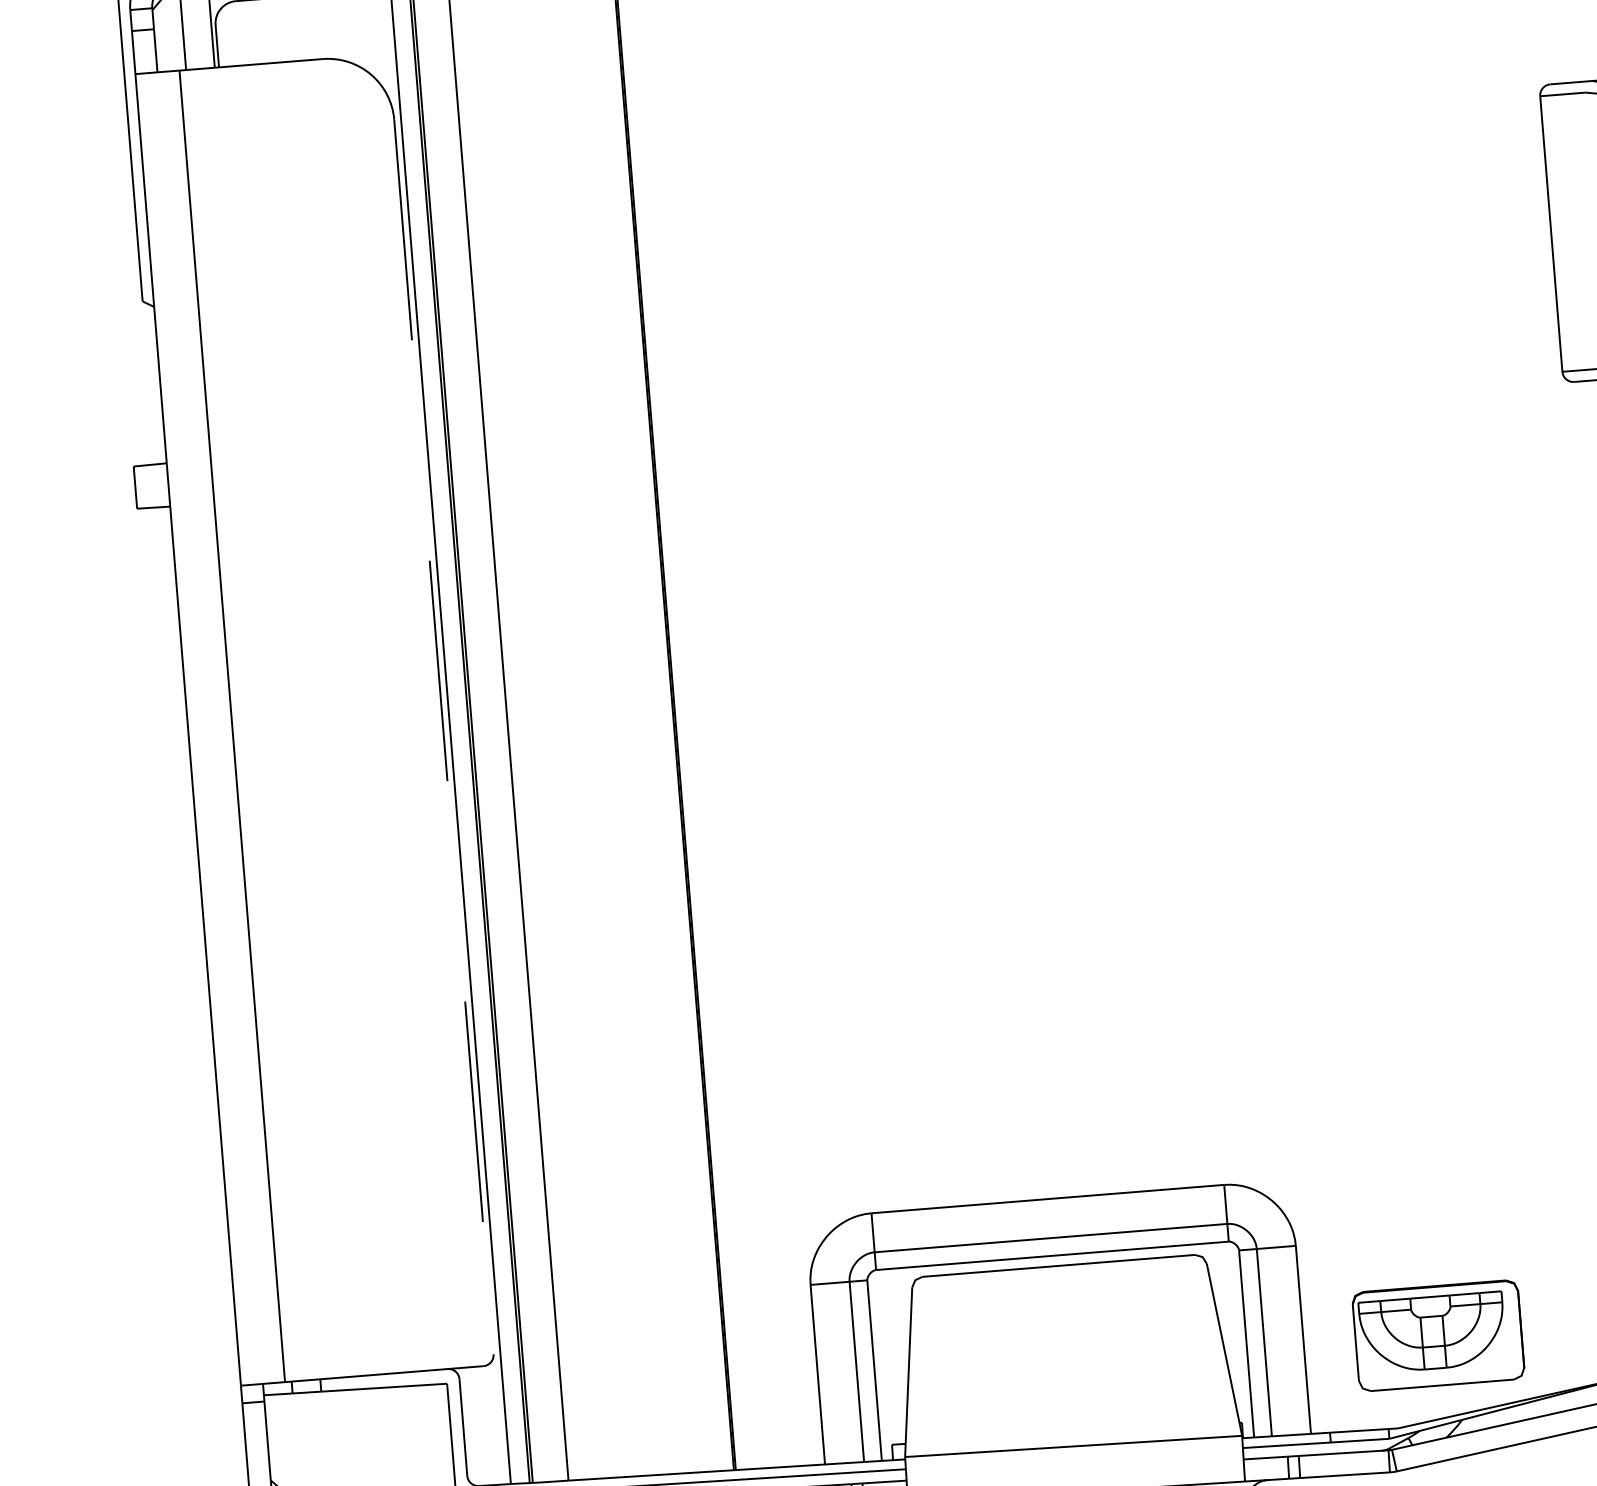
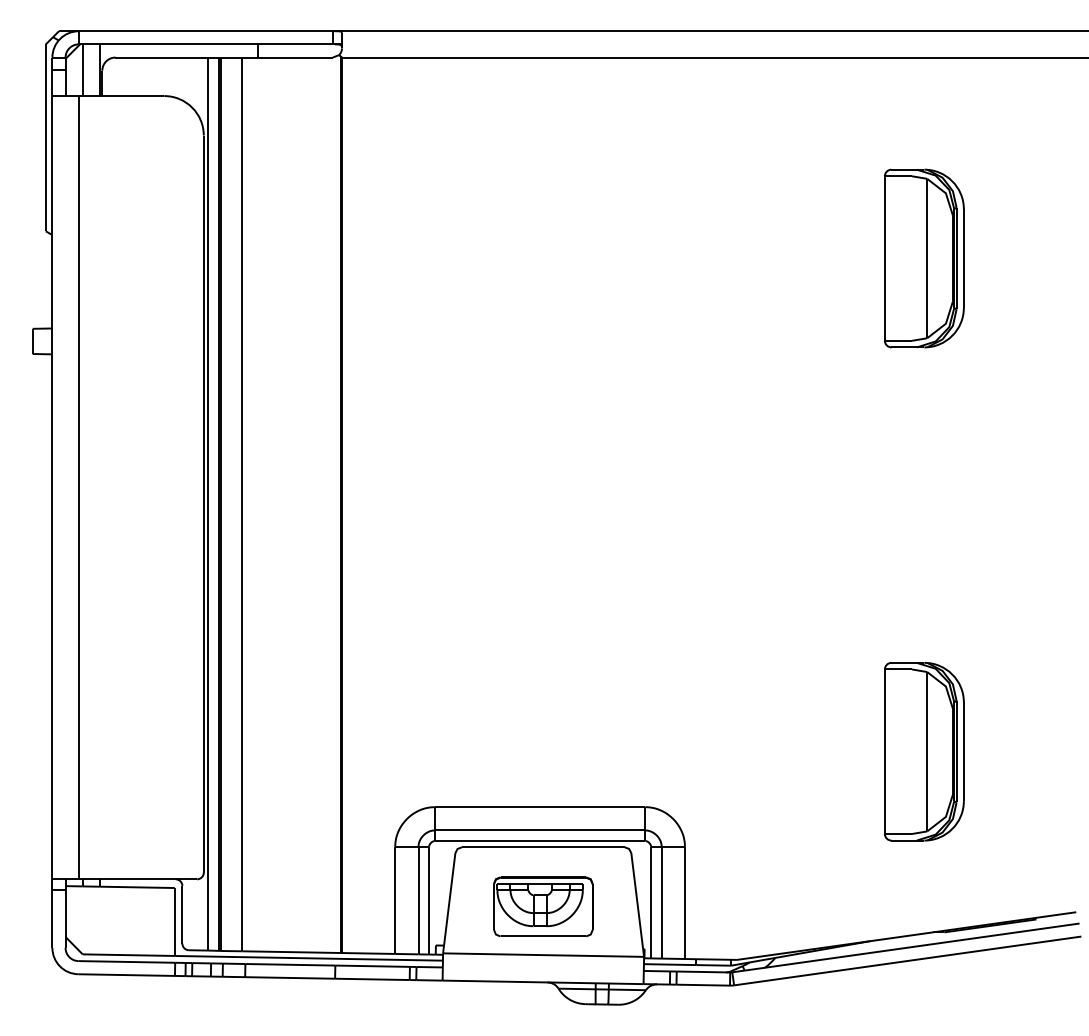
line: (443, 737) -> (203, 504), dashed -> solid
part: (1438, 1335) -> (543, 906), moved

